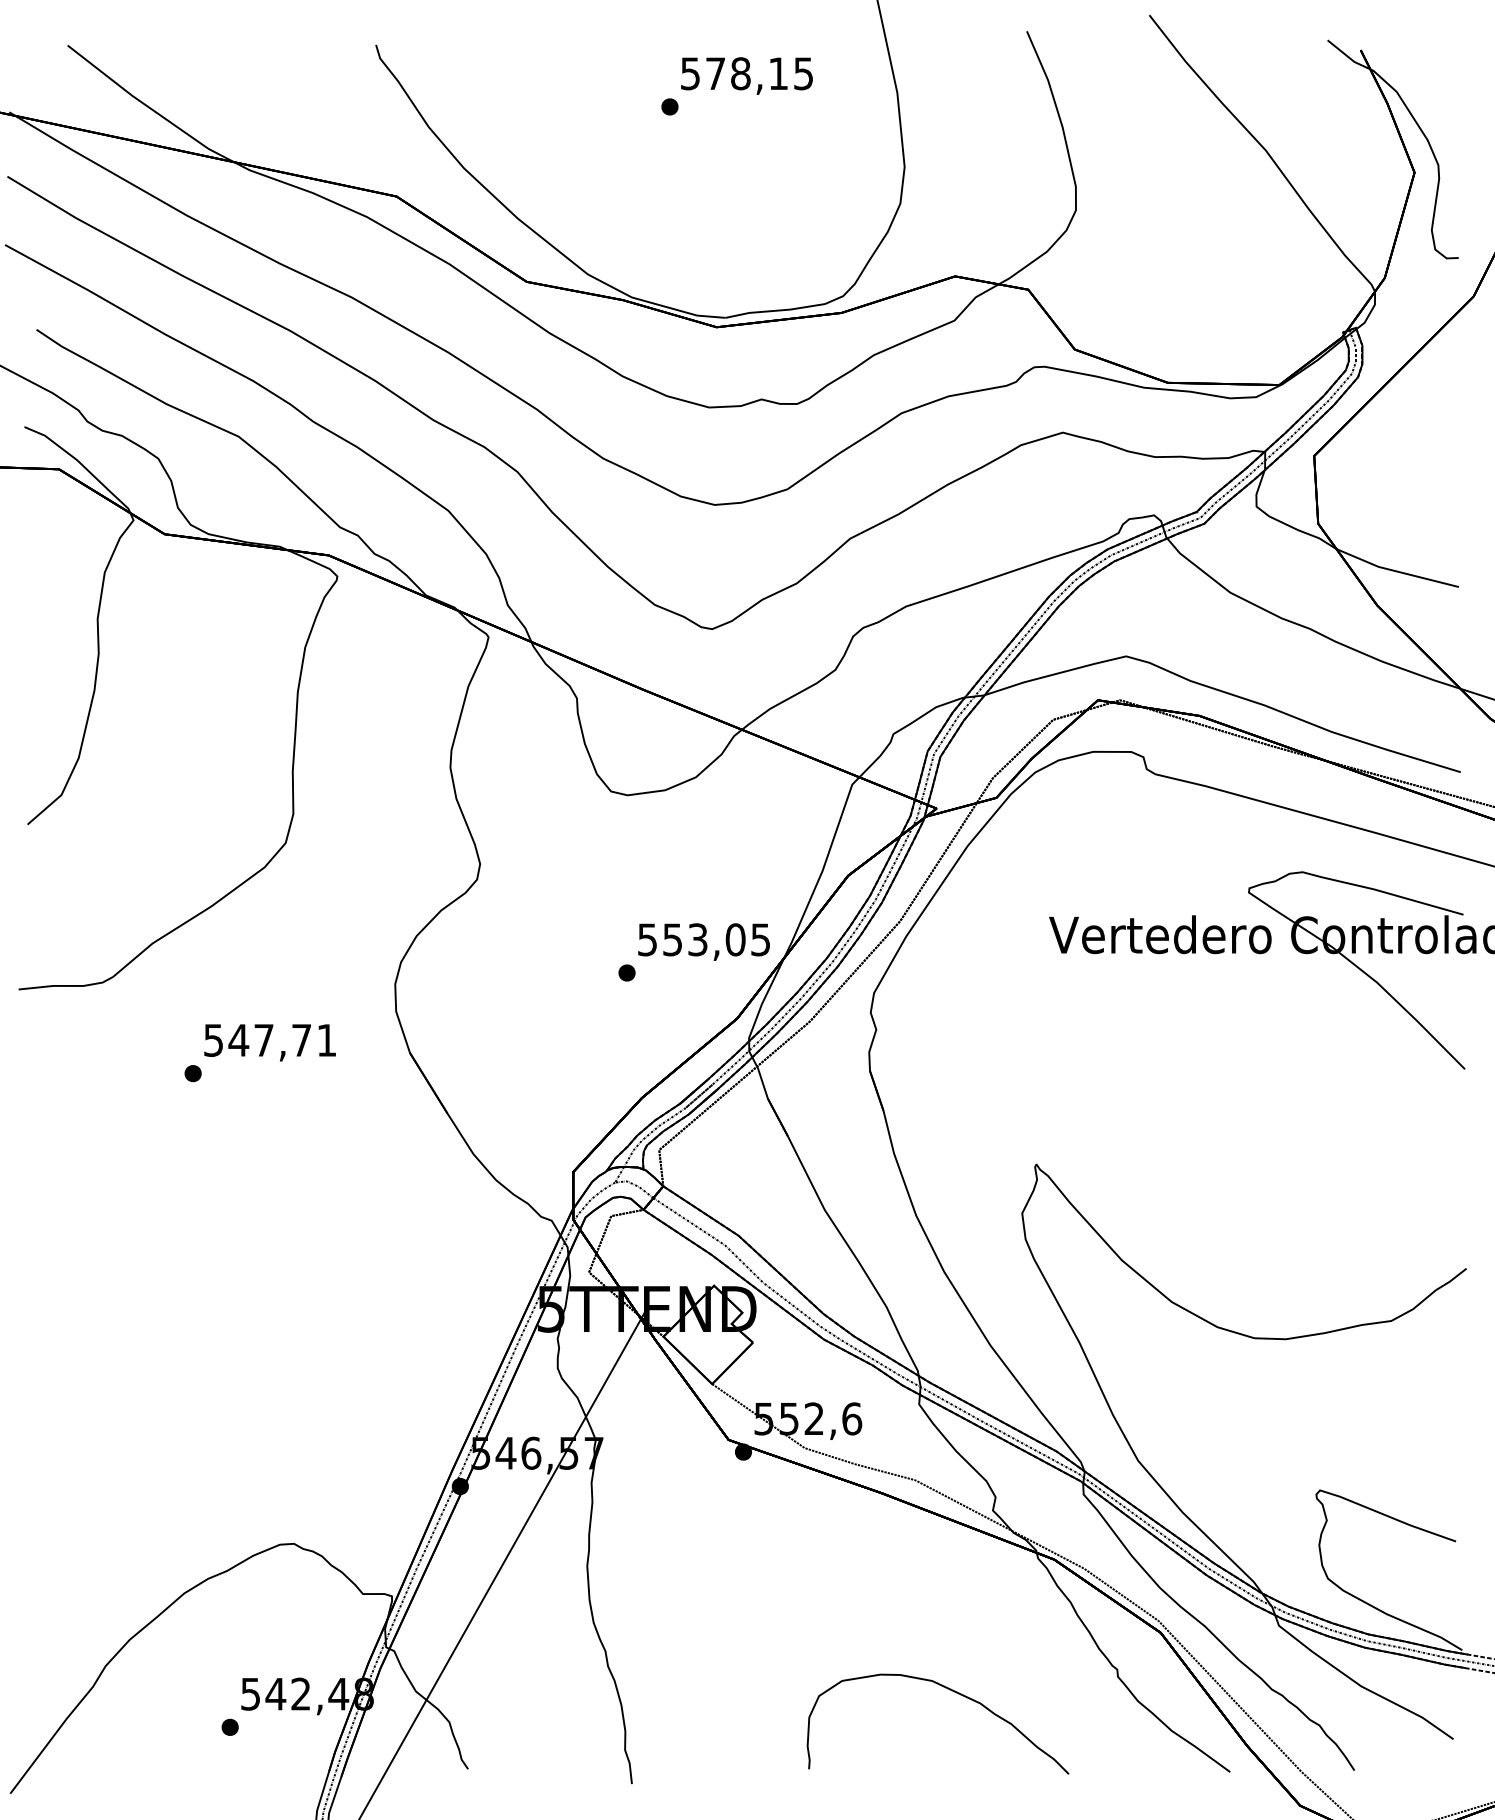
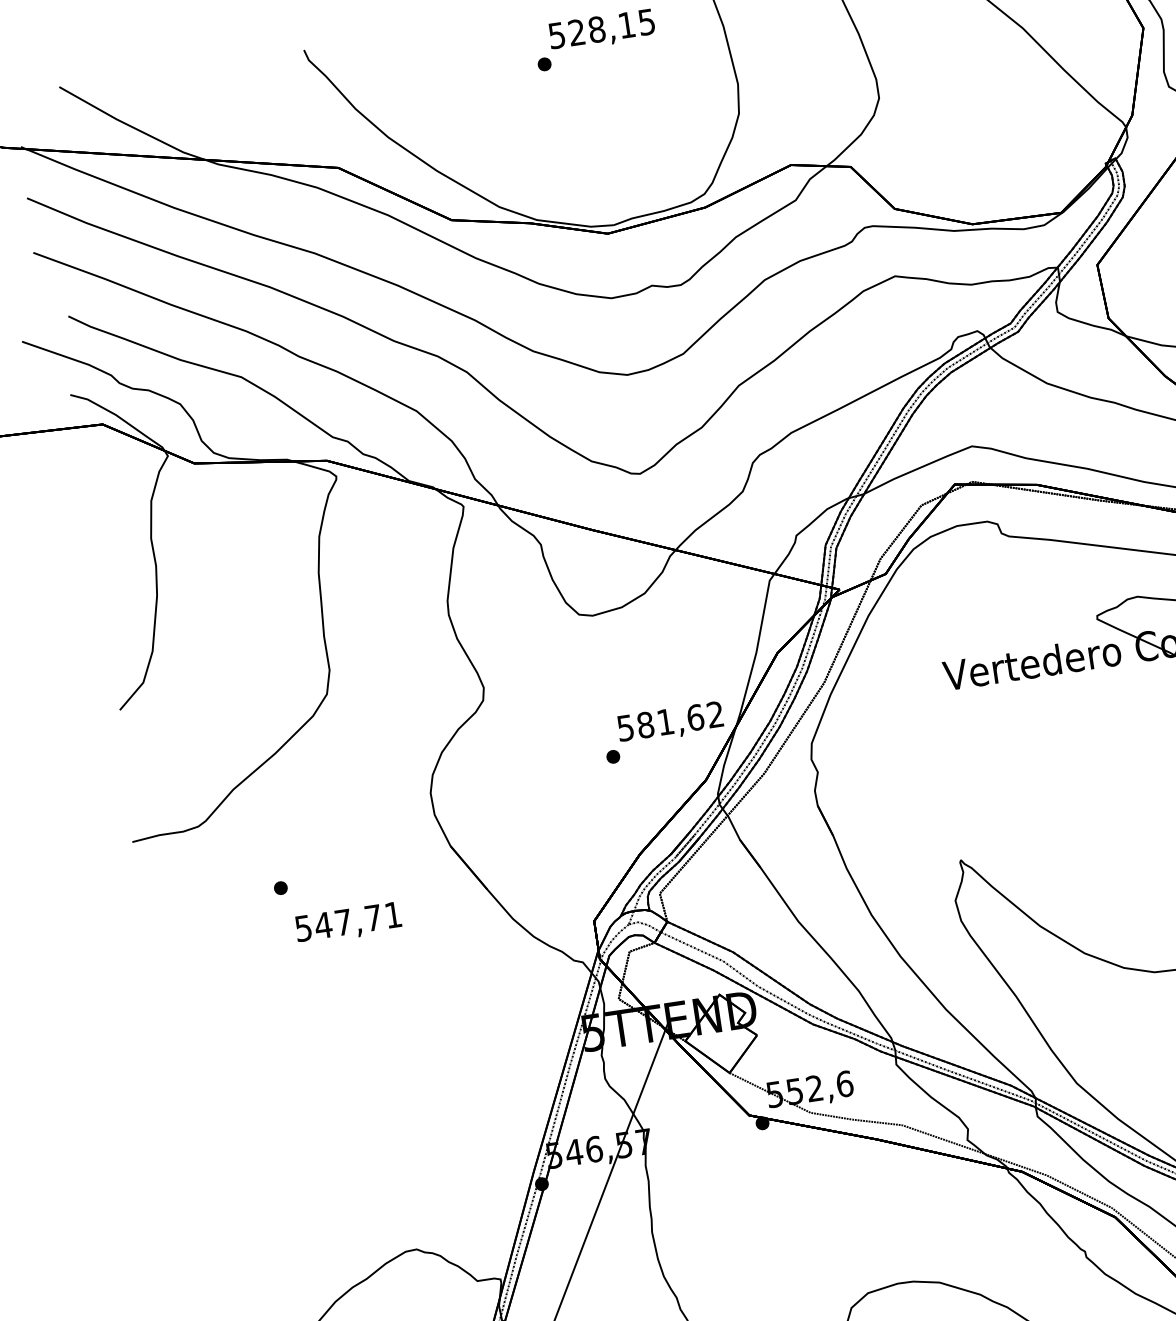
text: (715, 73) -> (576, 32), 578,15 -> 528,15
text: (716, 939) -> (680, 719), 553,05 -> 581,62
text: (269, 1042) -> (348, 923), moved

